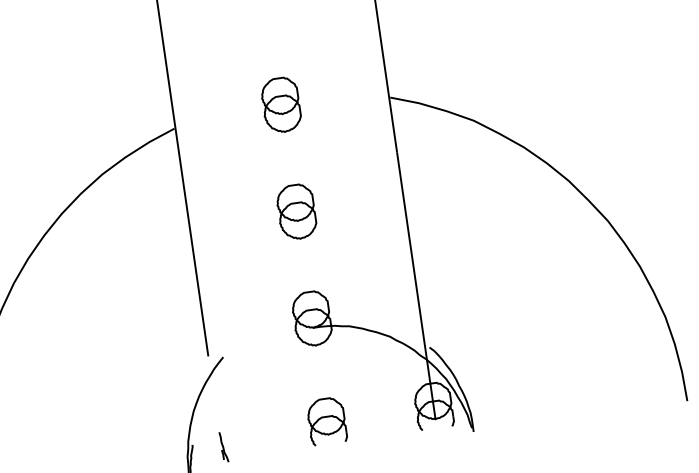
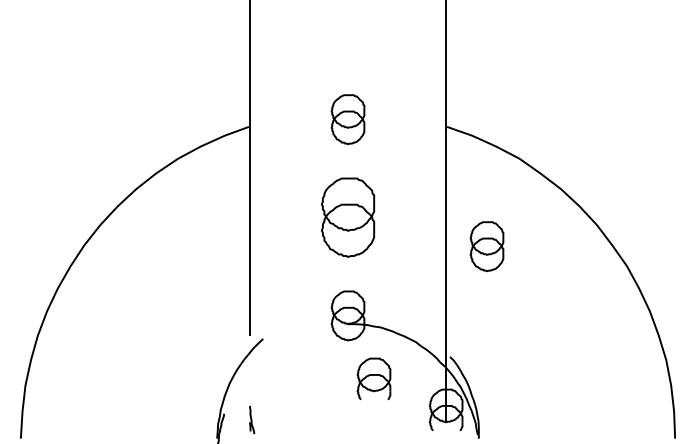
part: (296, 211) -> (347, 217), size x1.6
part: (451, 221) -> (486, 246), added
part: (326, 420) -> (373, 378), moved

